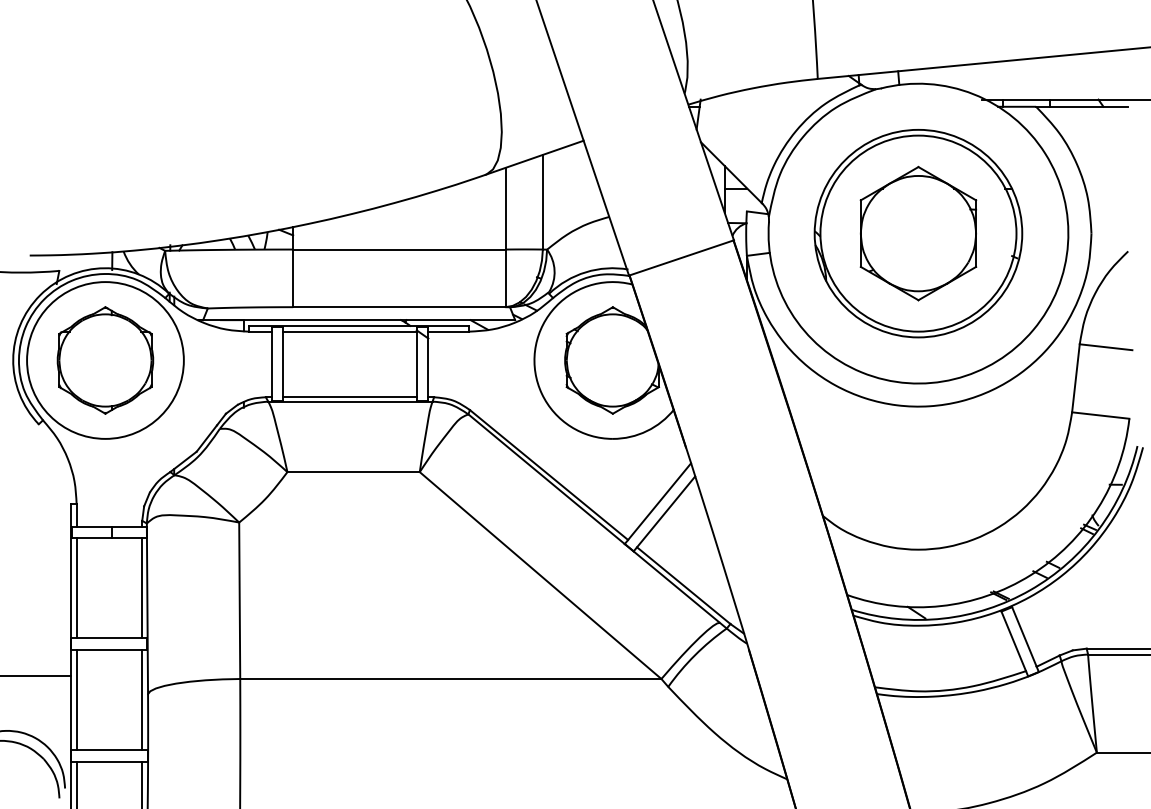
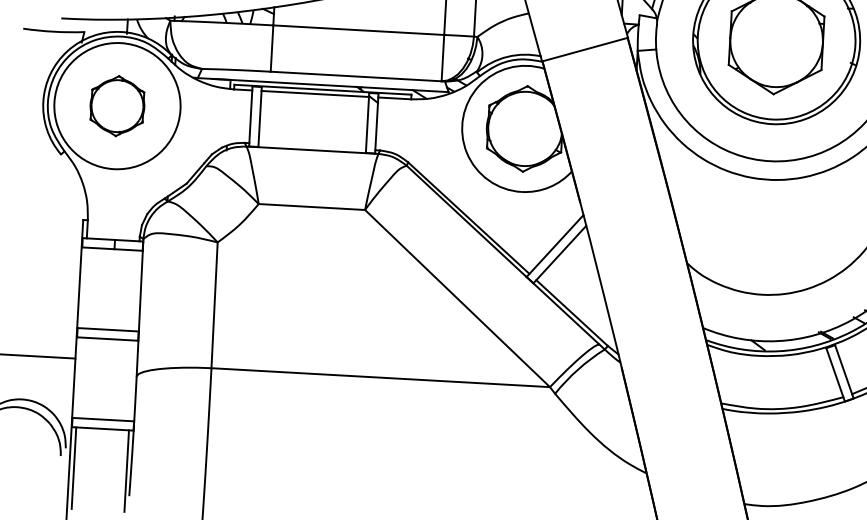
part: (105, 360) -> (117, 106), size x0.7
line: (349, 397) -> (311, 146), removed
line: (76, 588) -> (83, 288), removed
line: (142, 588) -> (136, 291), removed
line: (76, 700) -> (78, 378), removed
line: (142, 700) -> (131, 381), removed

